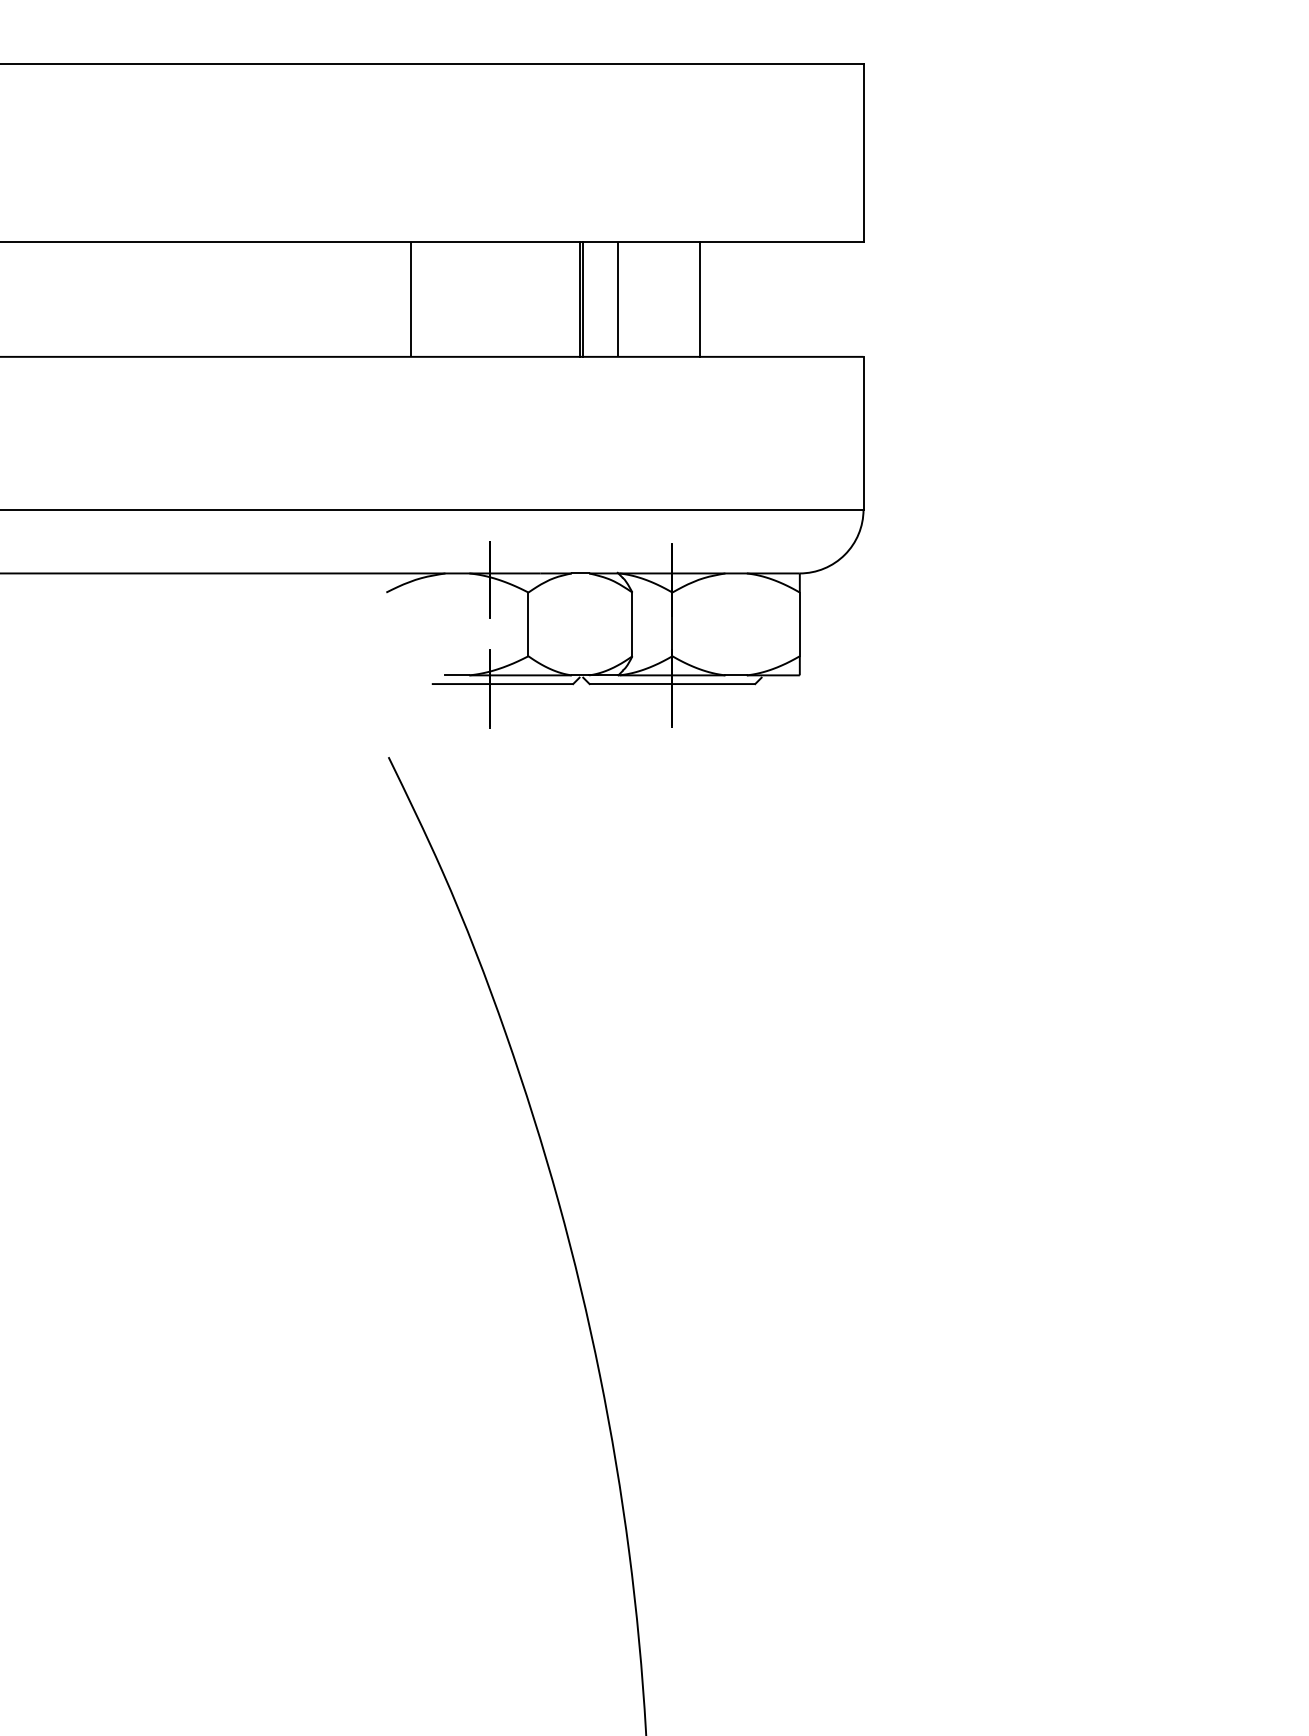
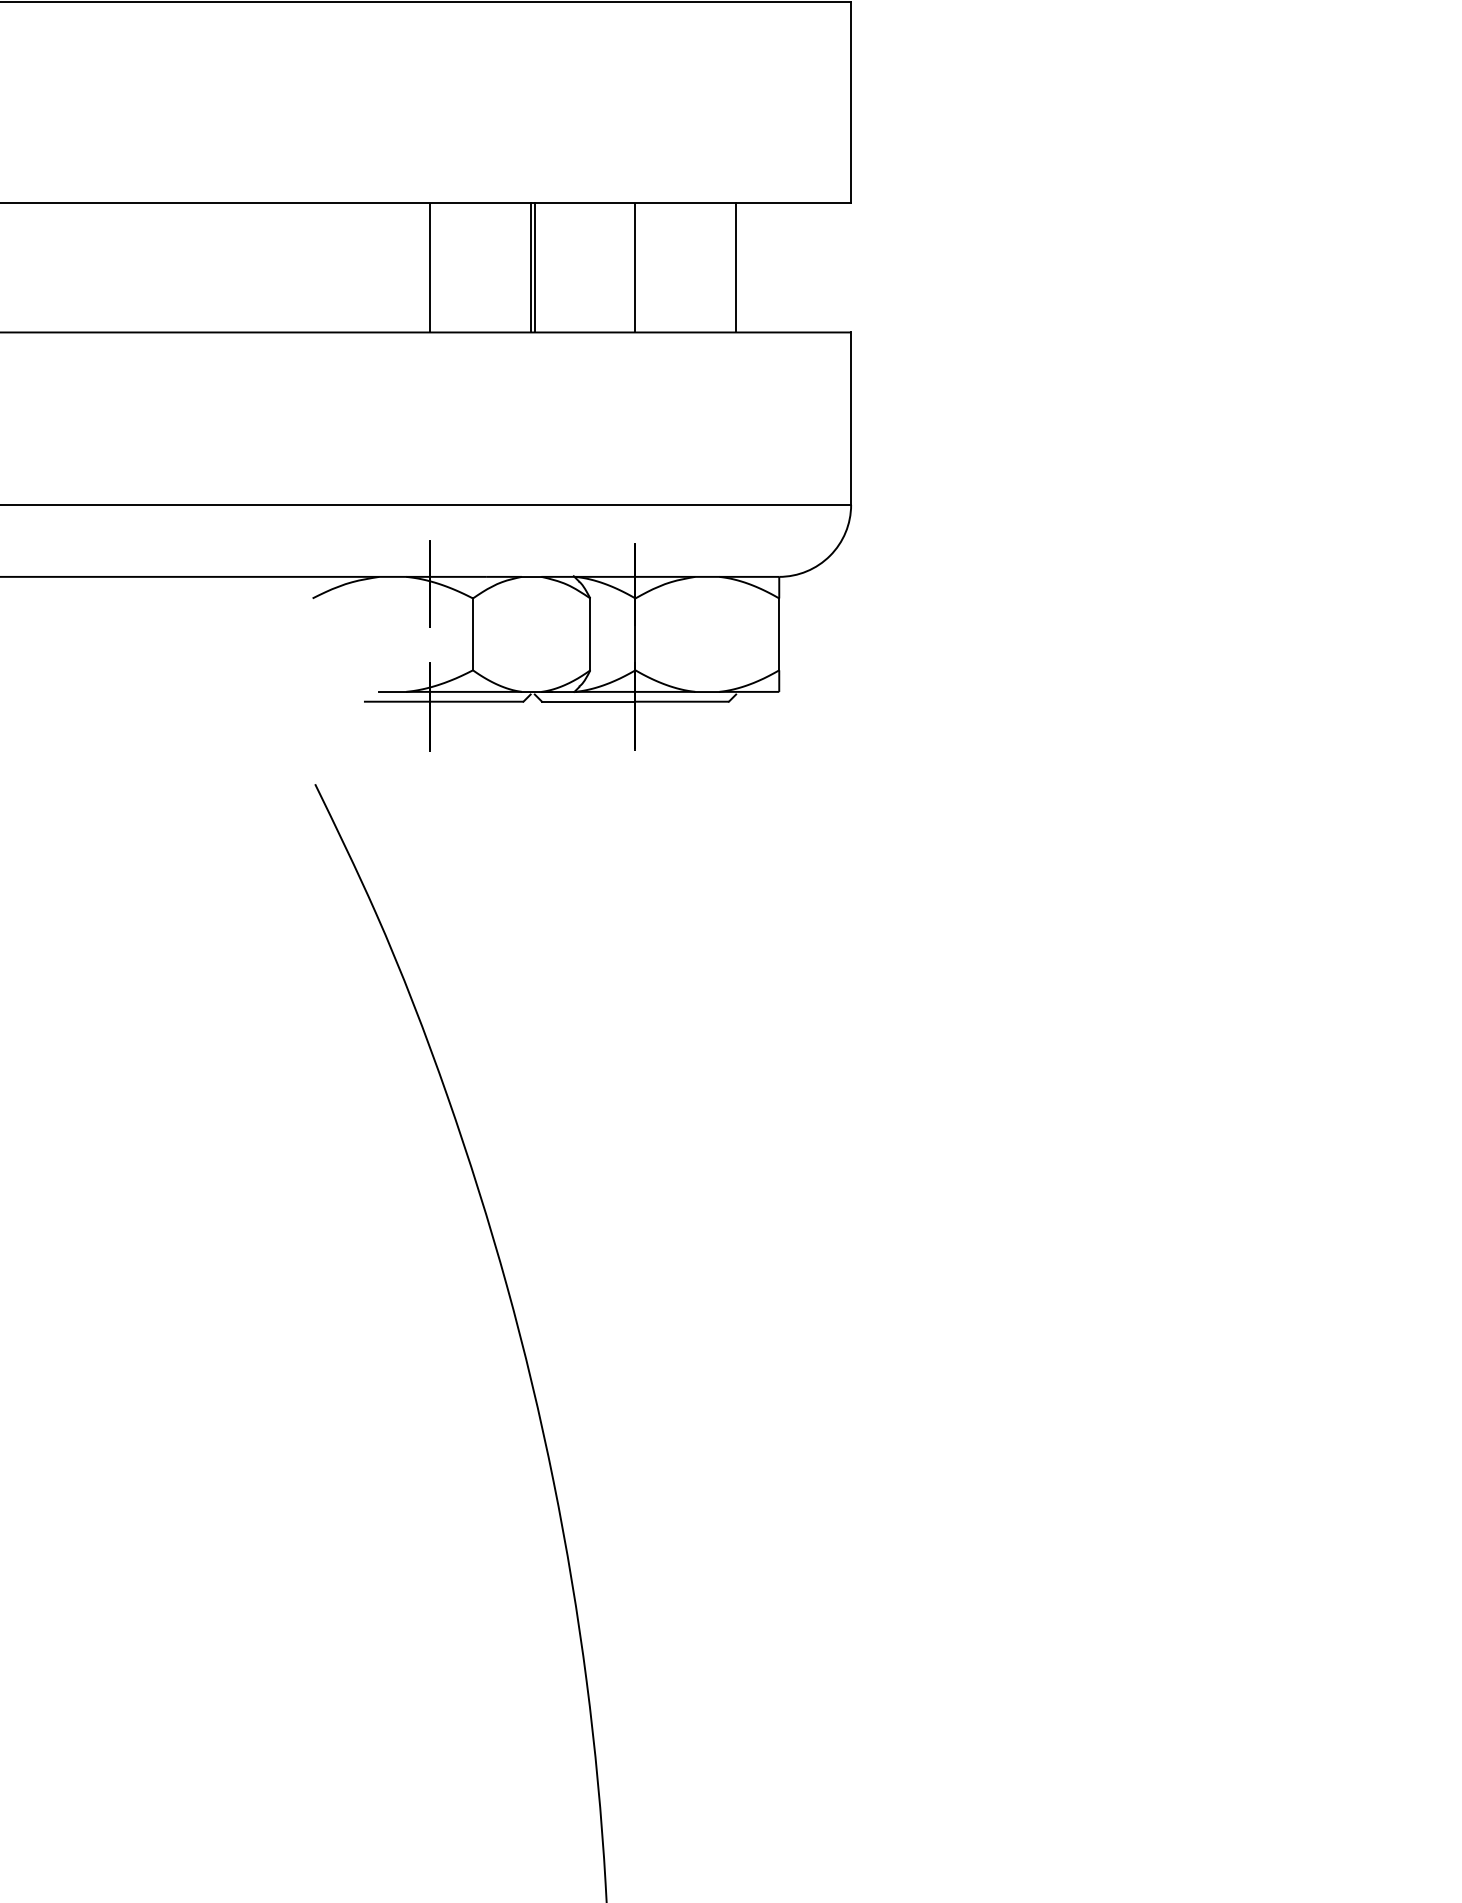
line: (411, 299) -> (430, 267), moved
line: (618, 299) -> (635, 267), moved
line: (699, 299) -> (735, 267), moved

